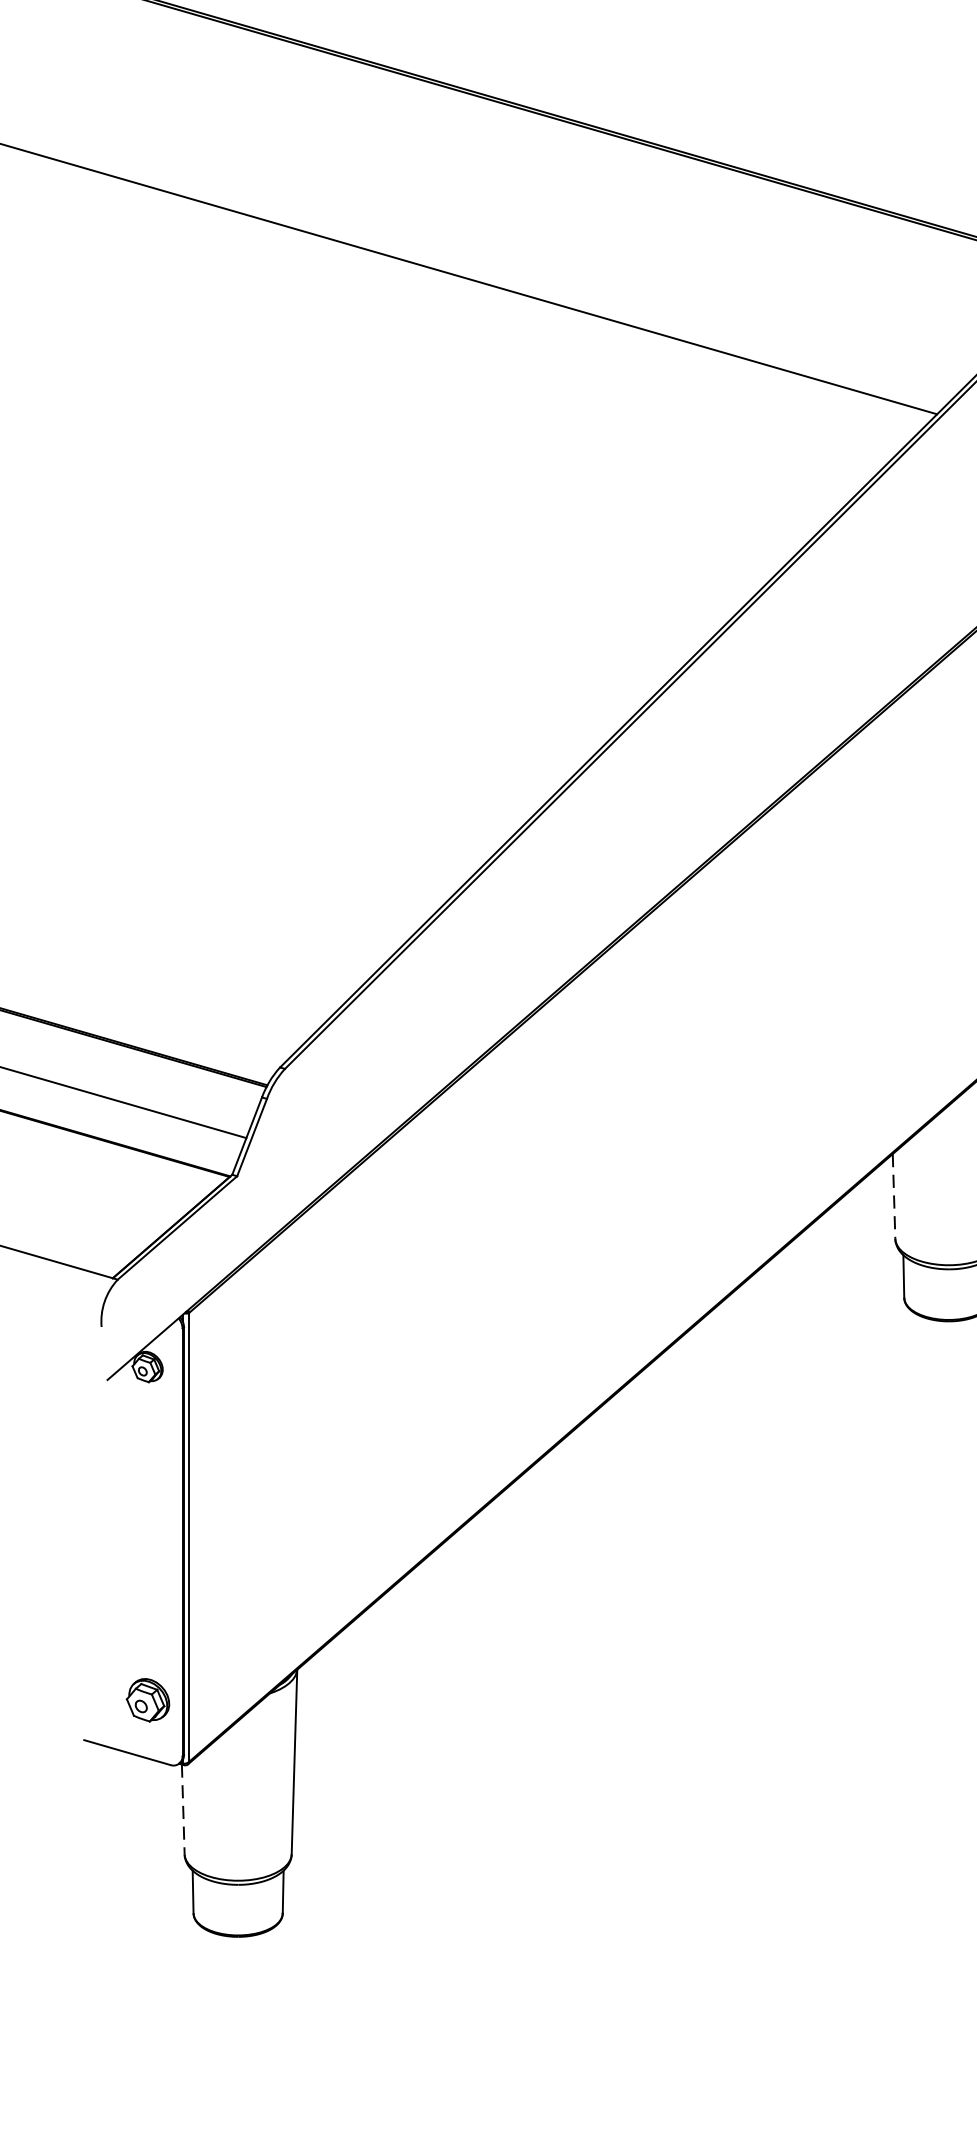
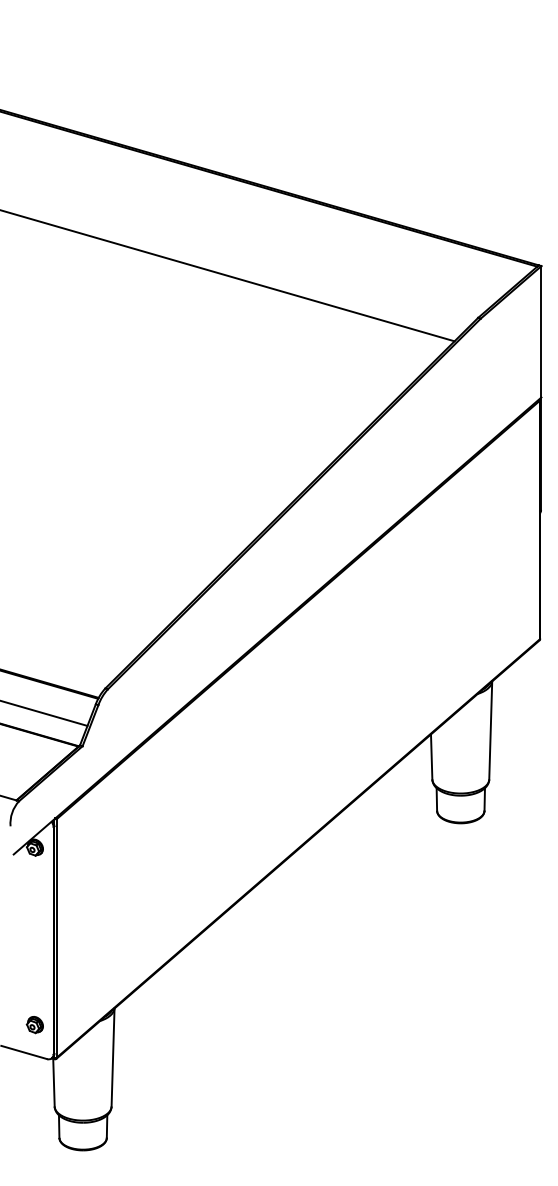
line: (893, 1195) -> (431, 756), dashed -> solid
part: (146, 1701) -> (34, 1025), size x0.71
line: (182, 1809) -> (53, 1082), dashed -> solid

